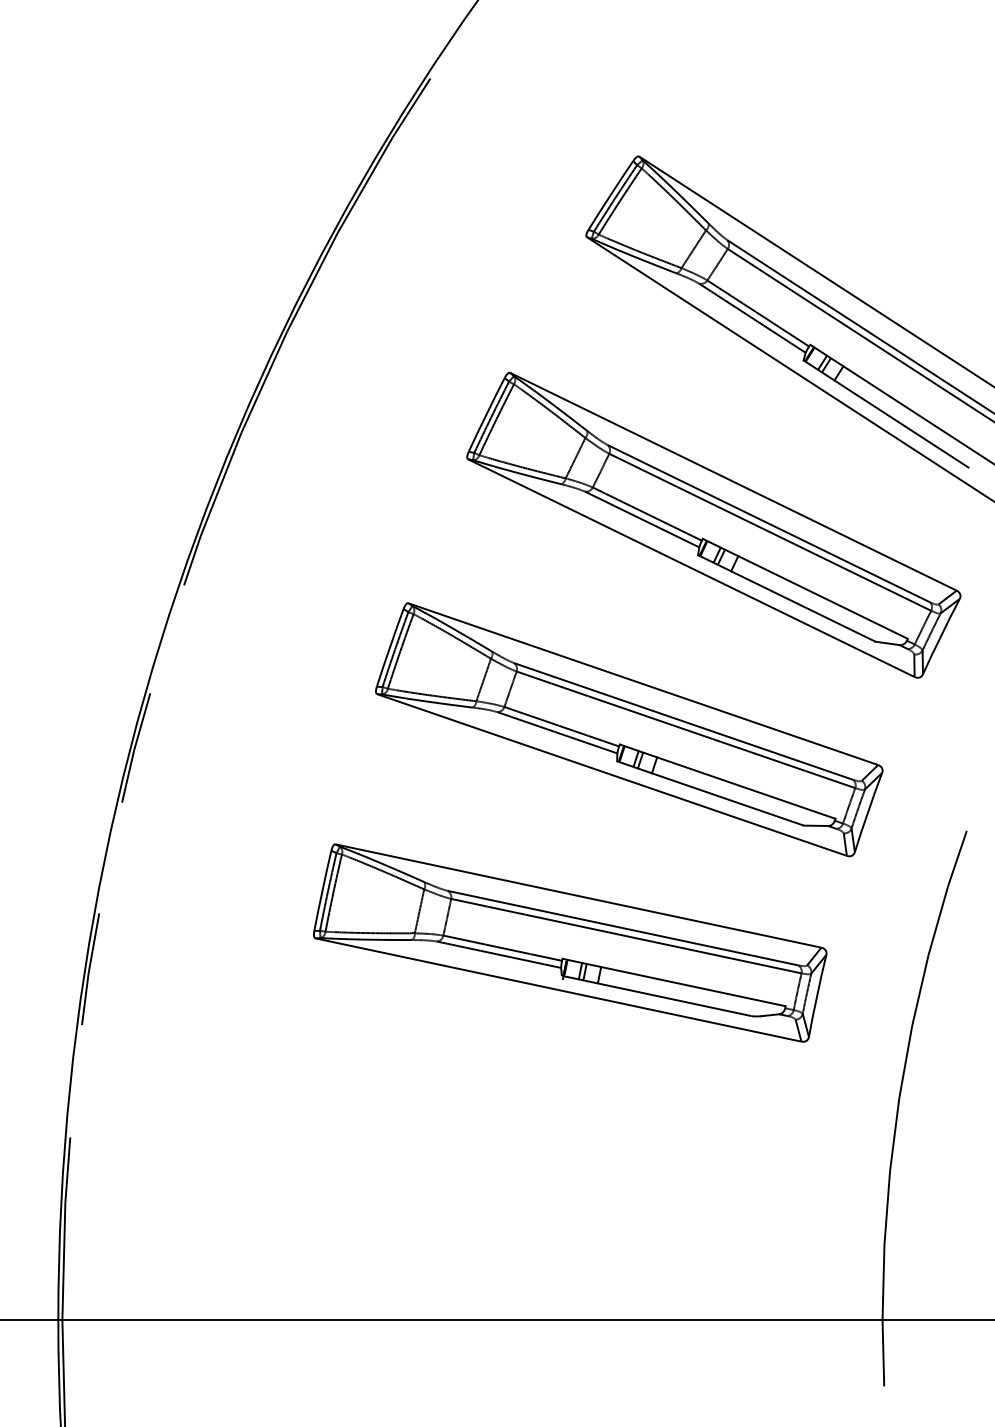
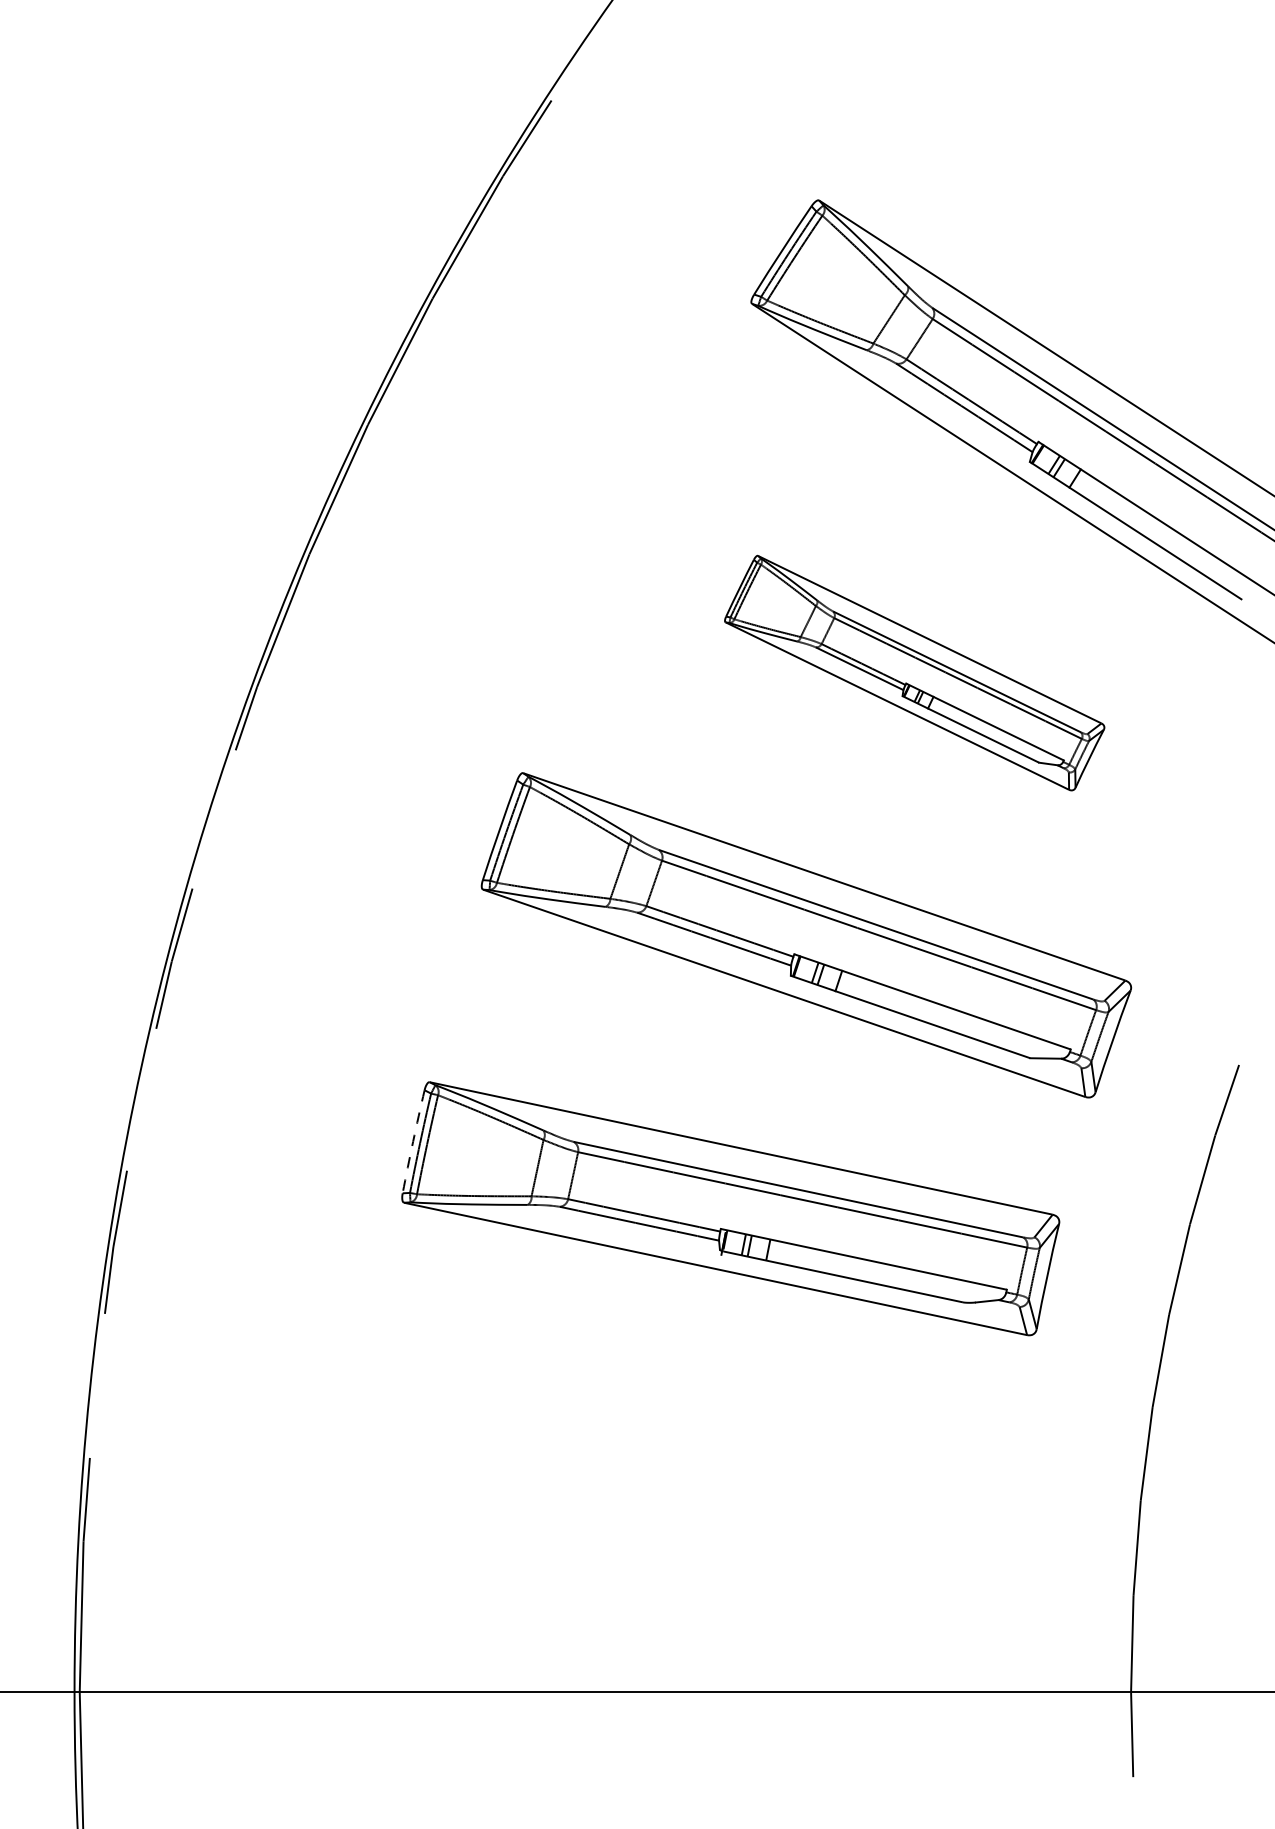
part: (713, 524) -> (914, 672), size x0.6
arc: (322, 890) -> (413, 1141), solid -> dashed

